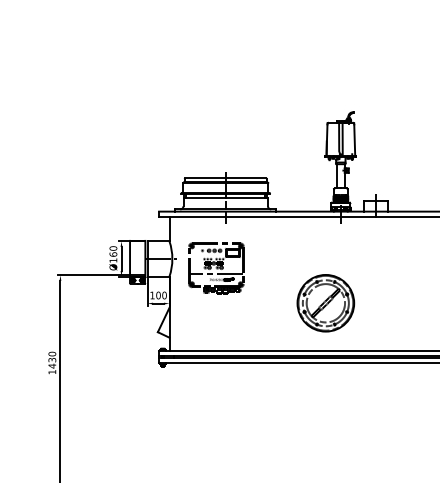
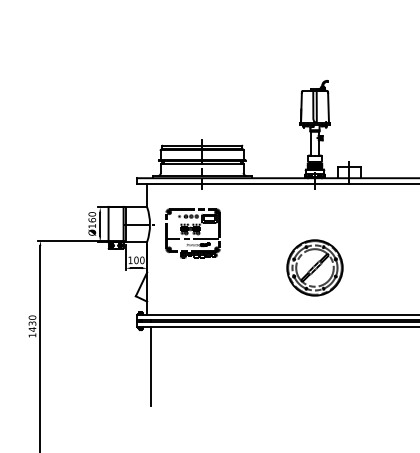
part: (325, 303) -> (314, 268), moved
line: (173, 403) -> (151, 366), added

